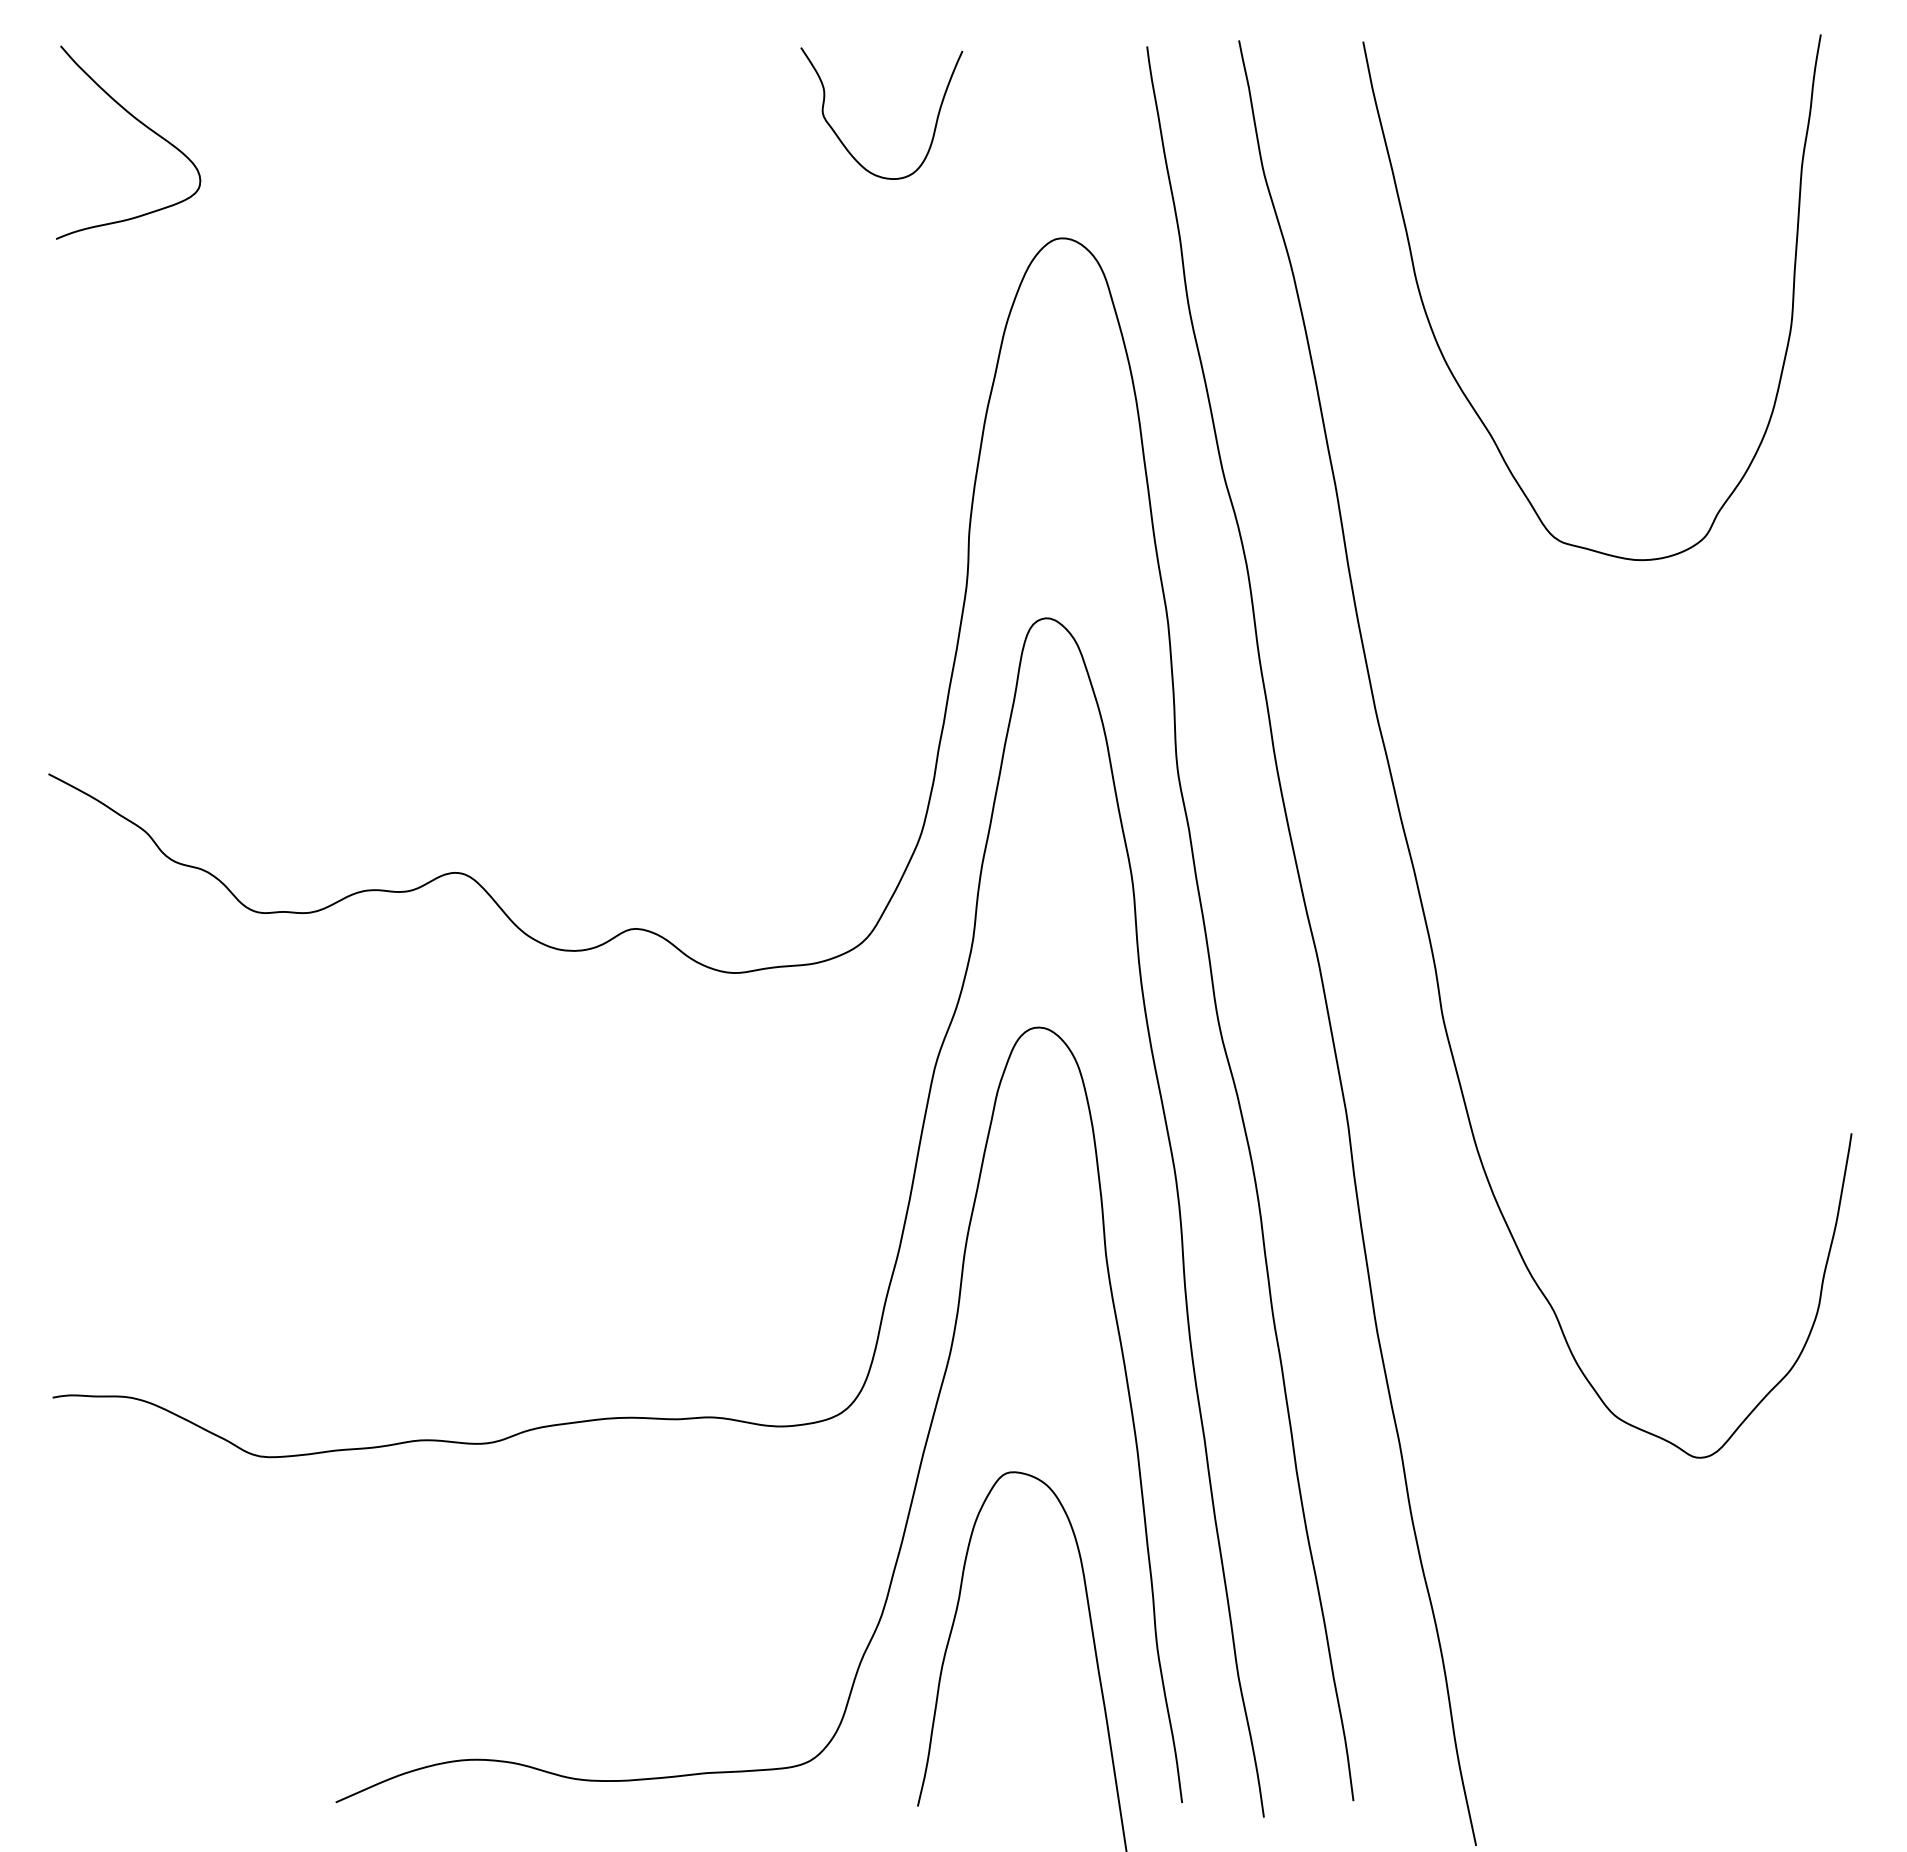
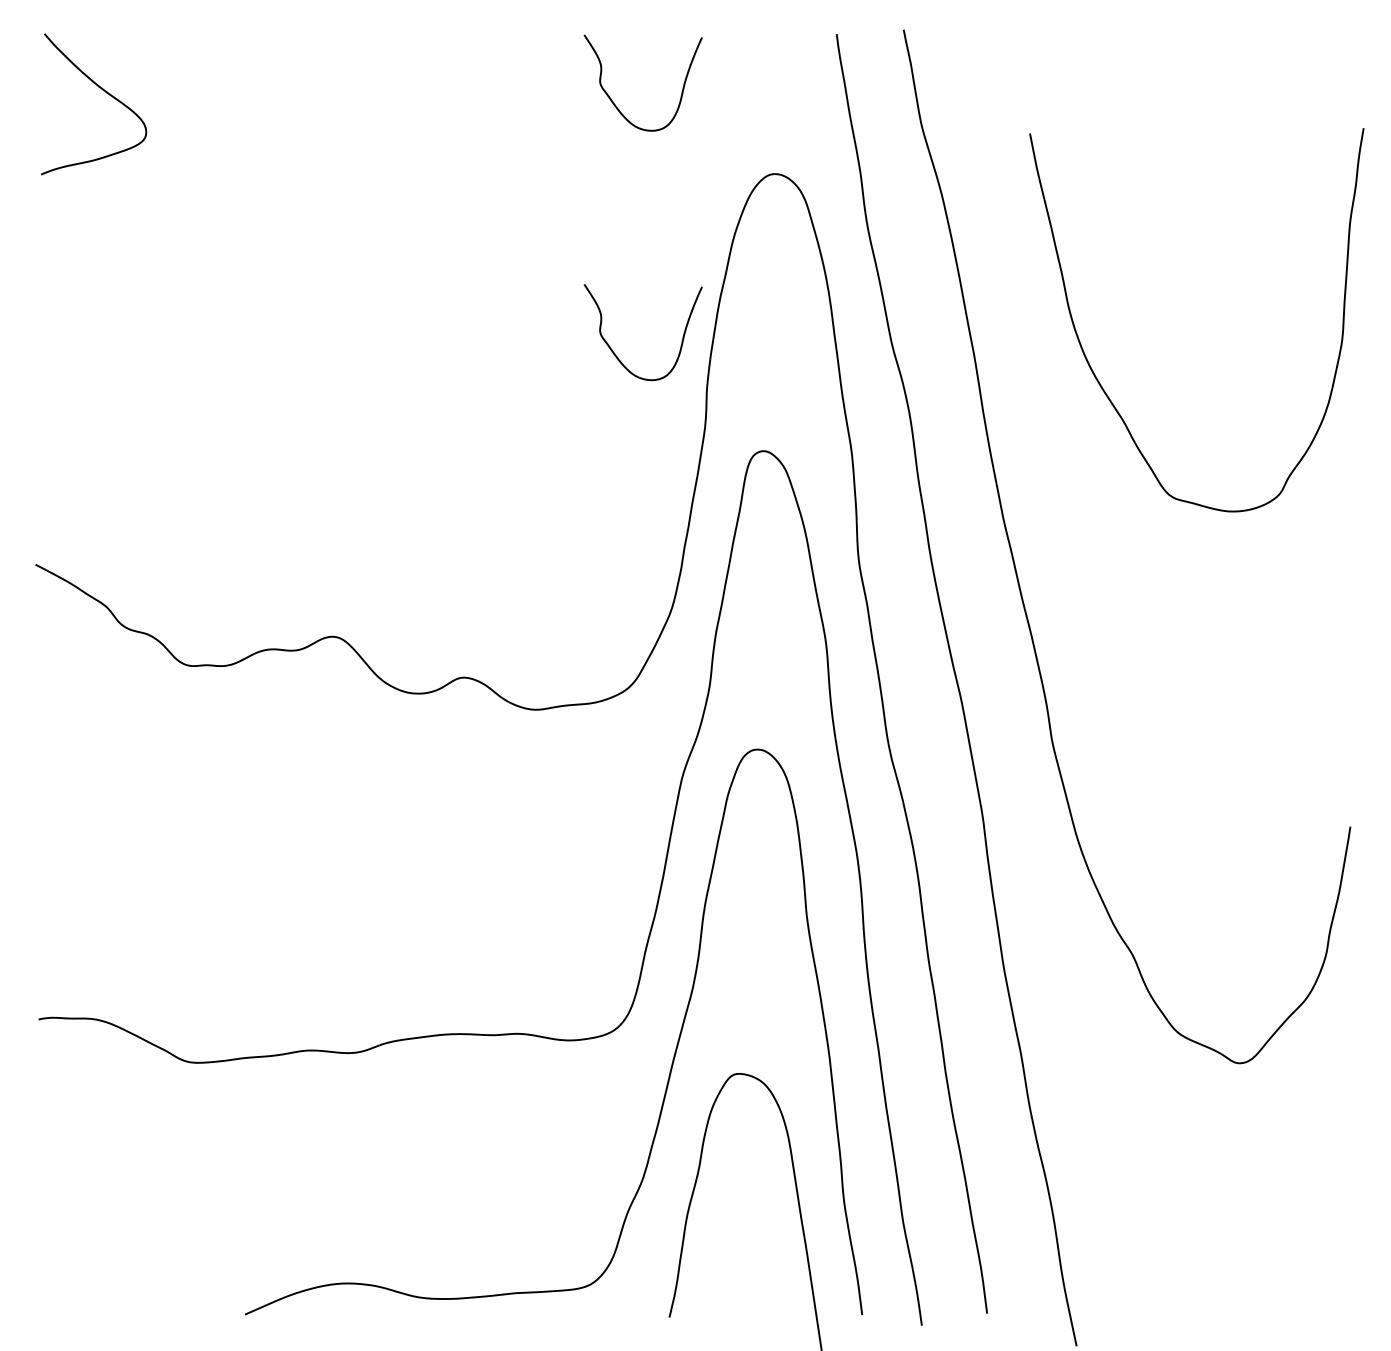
curve: (1454, 375) -> (1096, 376), moved
curve: (842, 483) -> (614, 352), added

